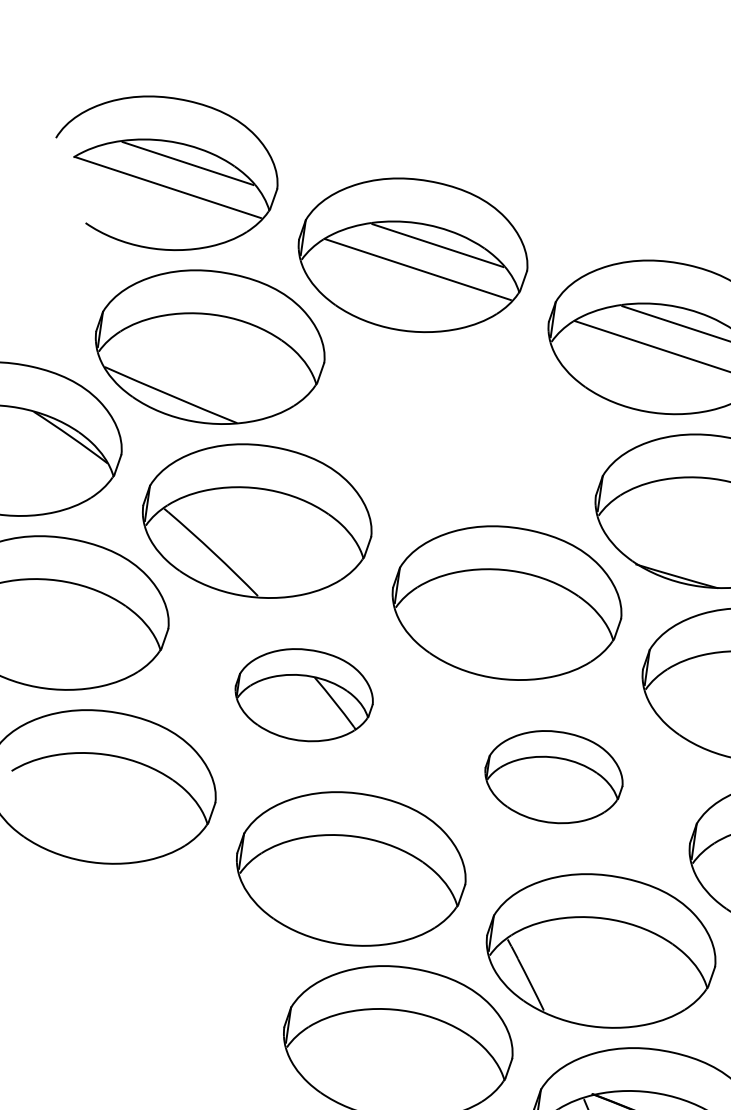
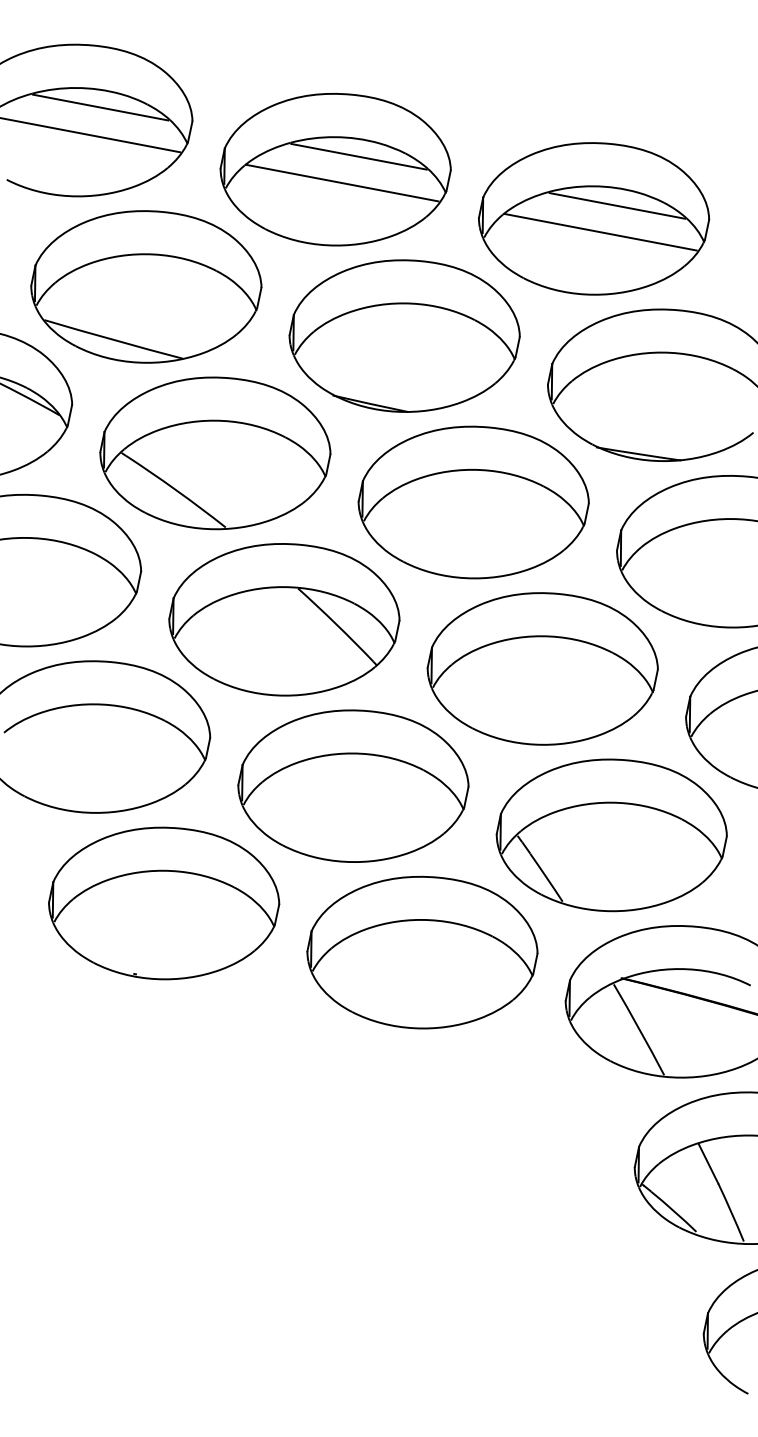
part: (459, 428) -> (404, 335), added
part: (304, 694) -> (284, 619), size x1.67
part: (553, 776) -> (542, 668), size x1.67
part: (148, 961) -> (164, 903), added

